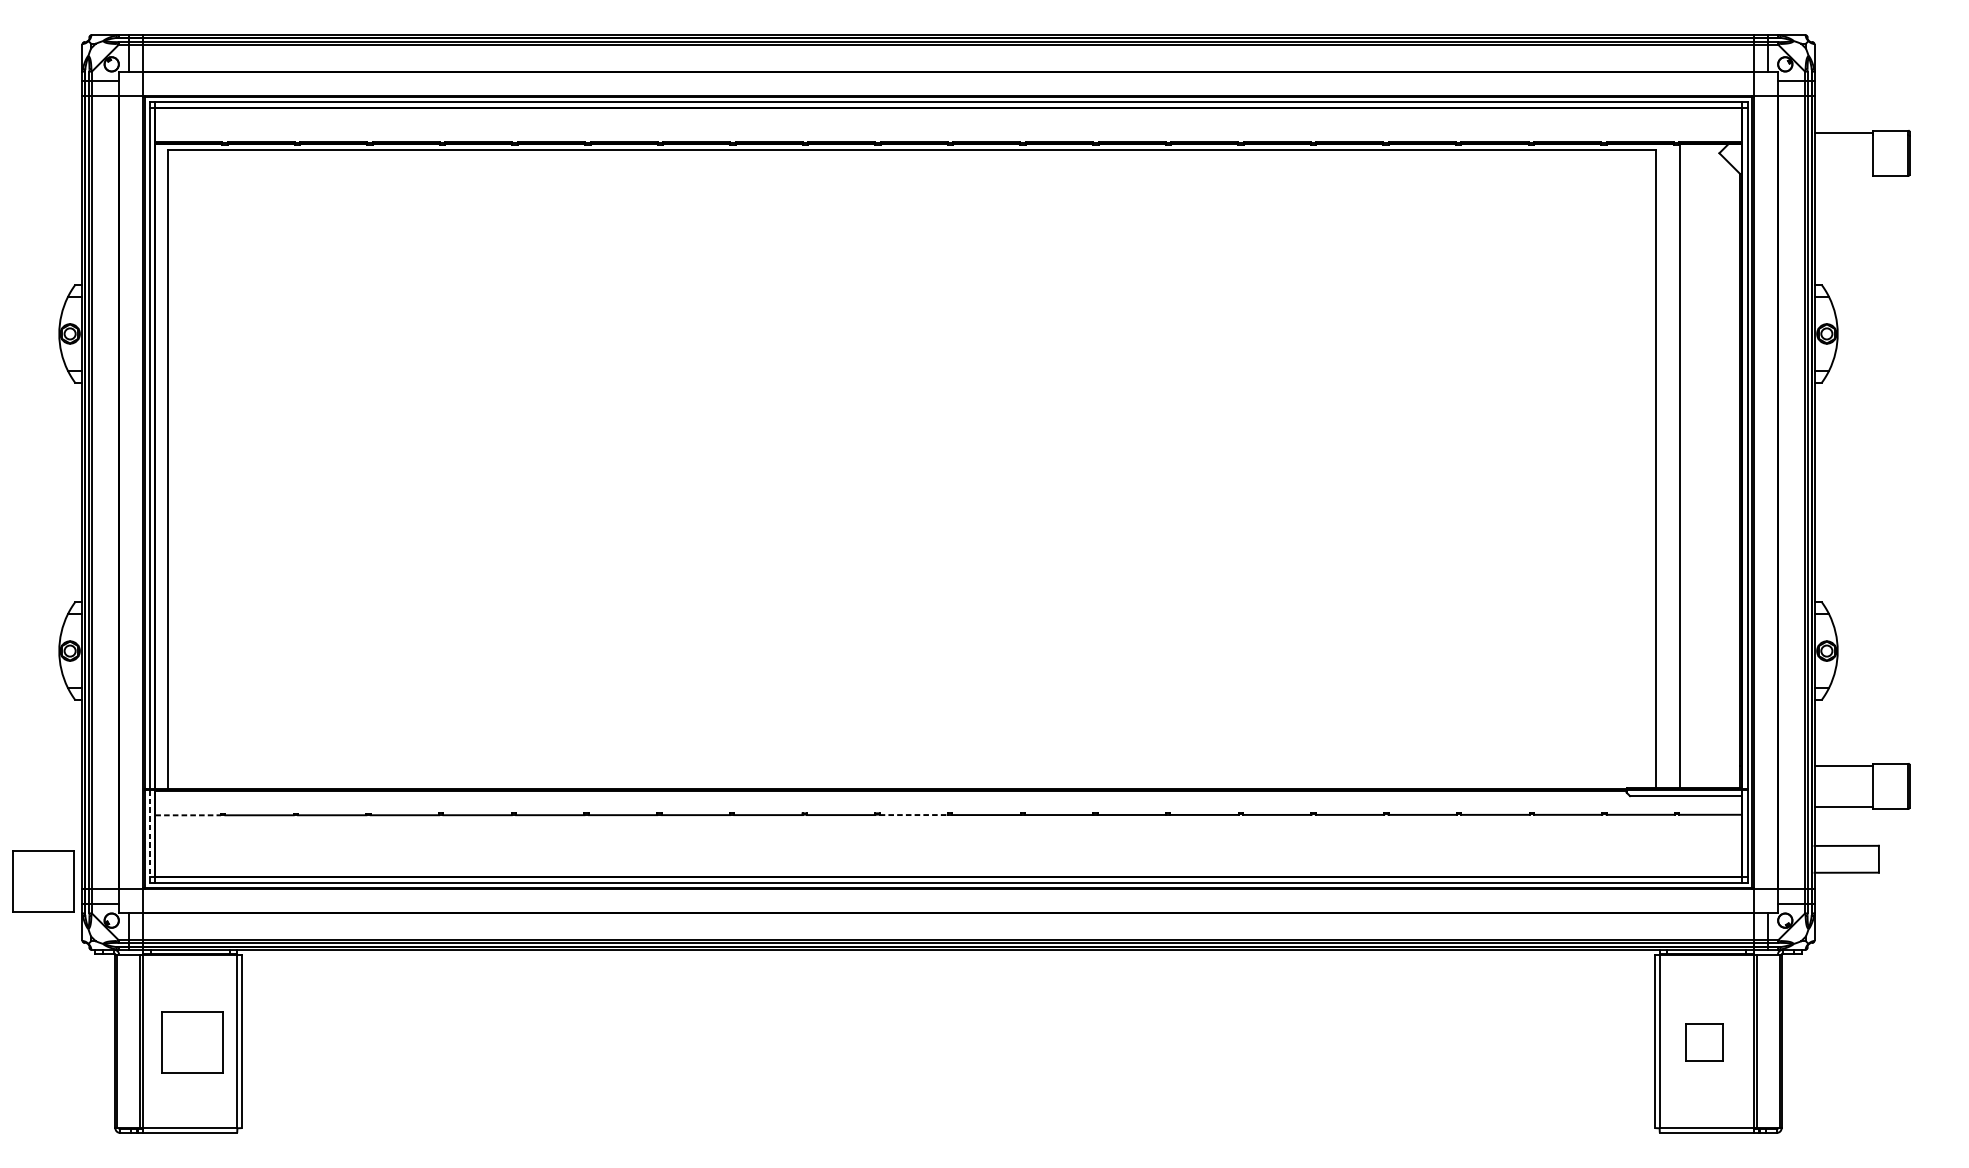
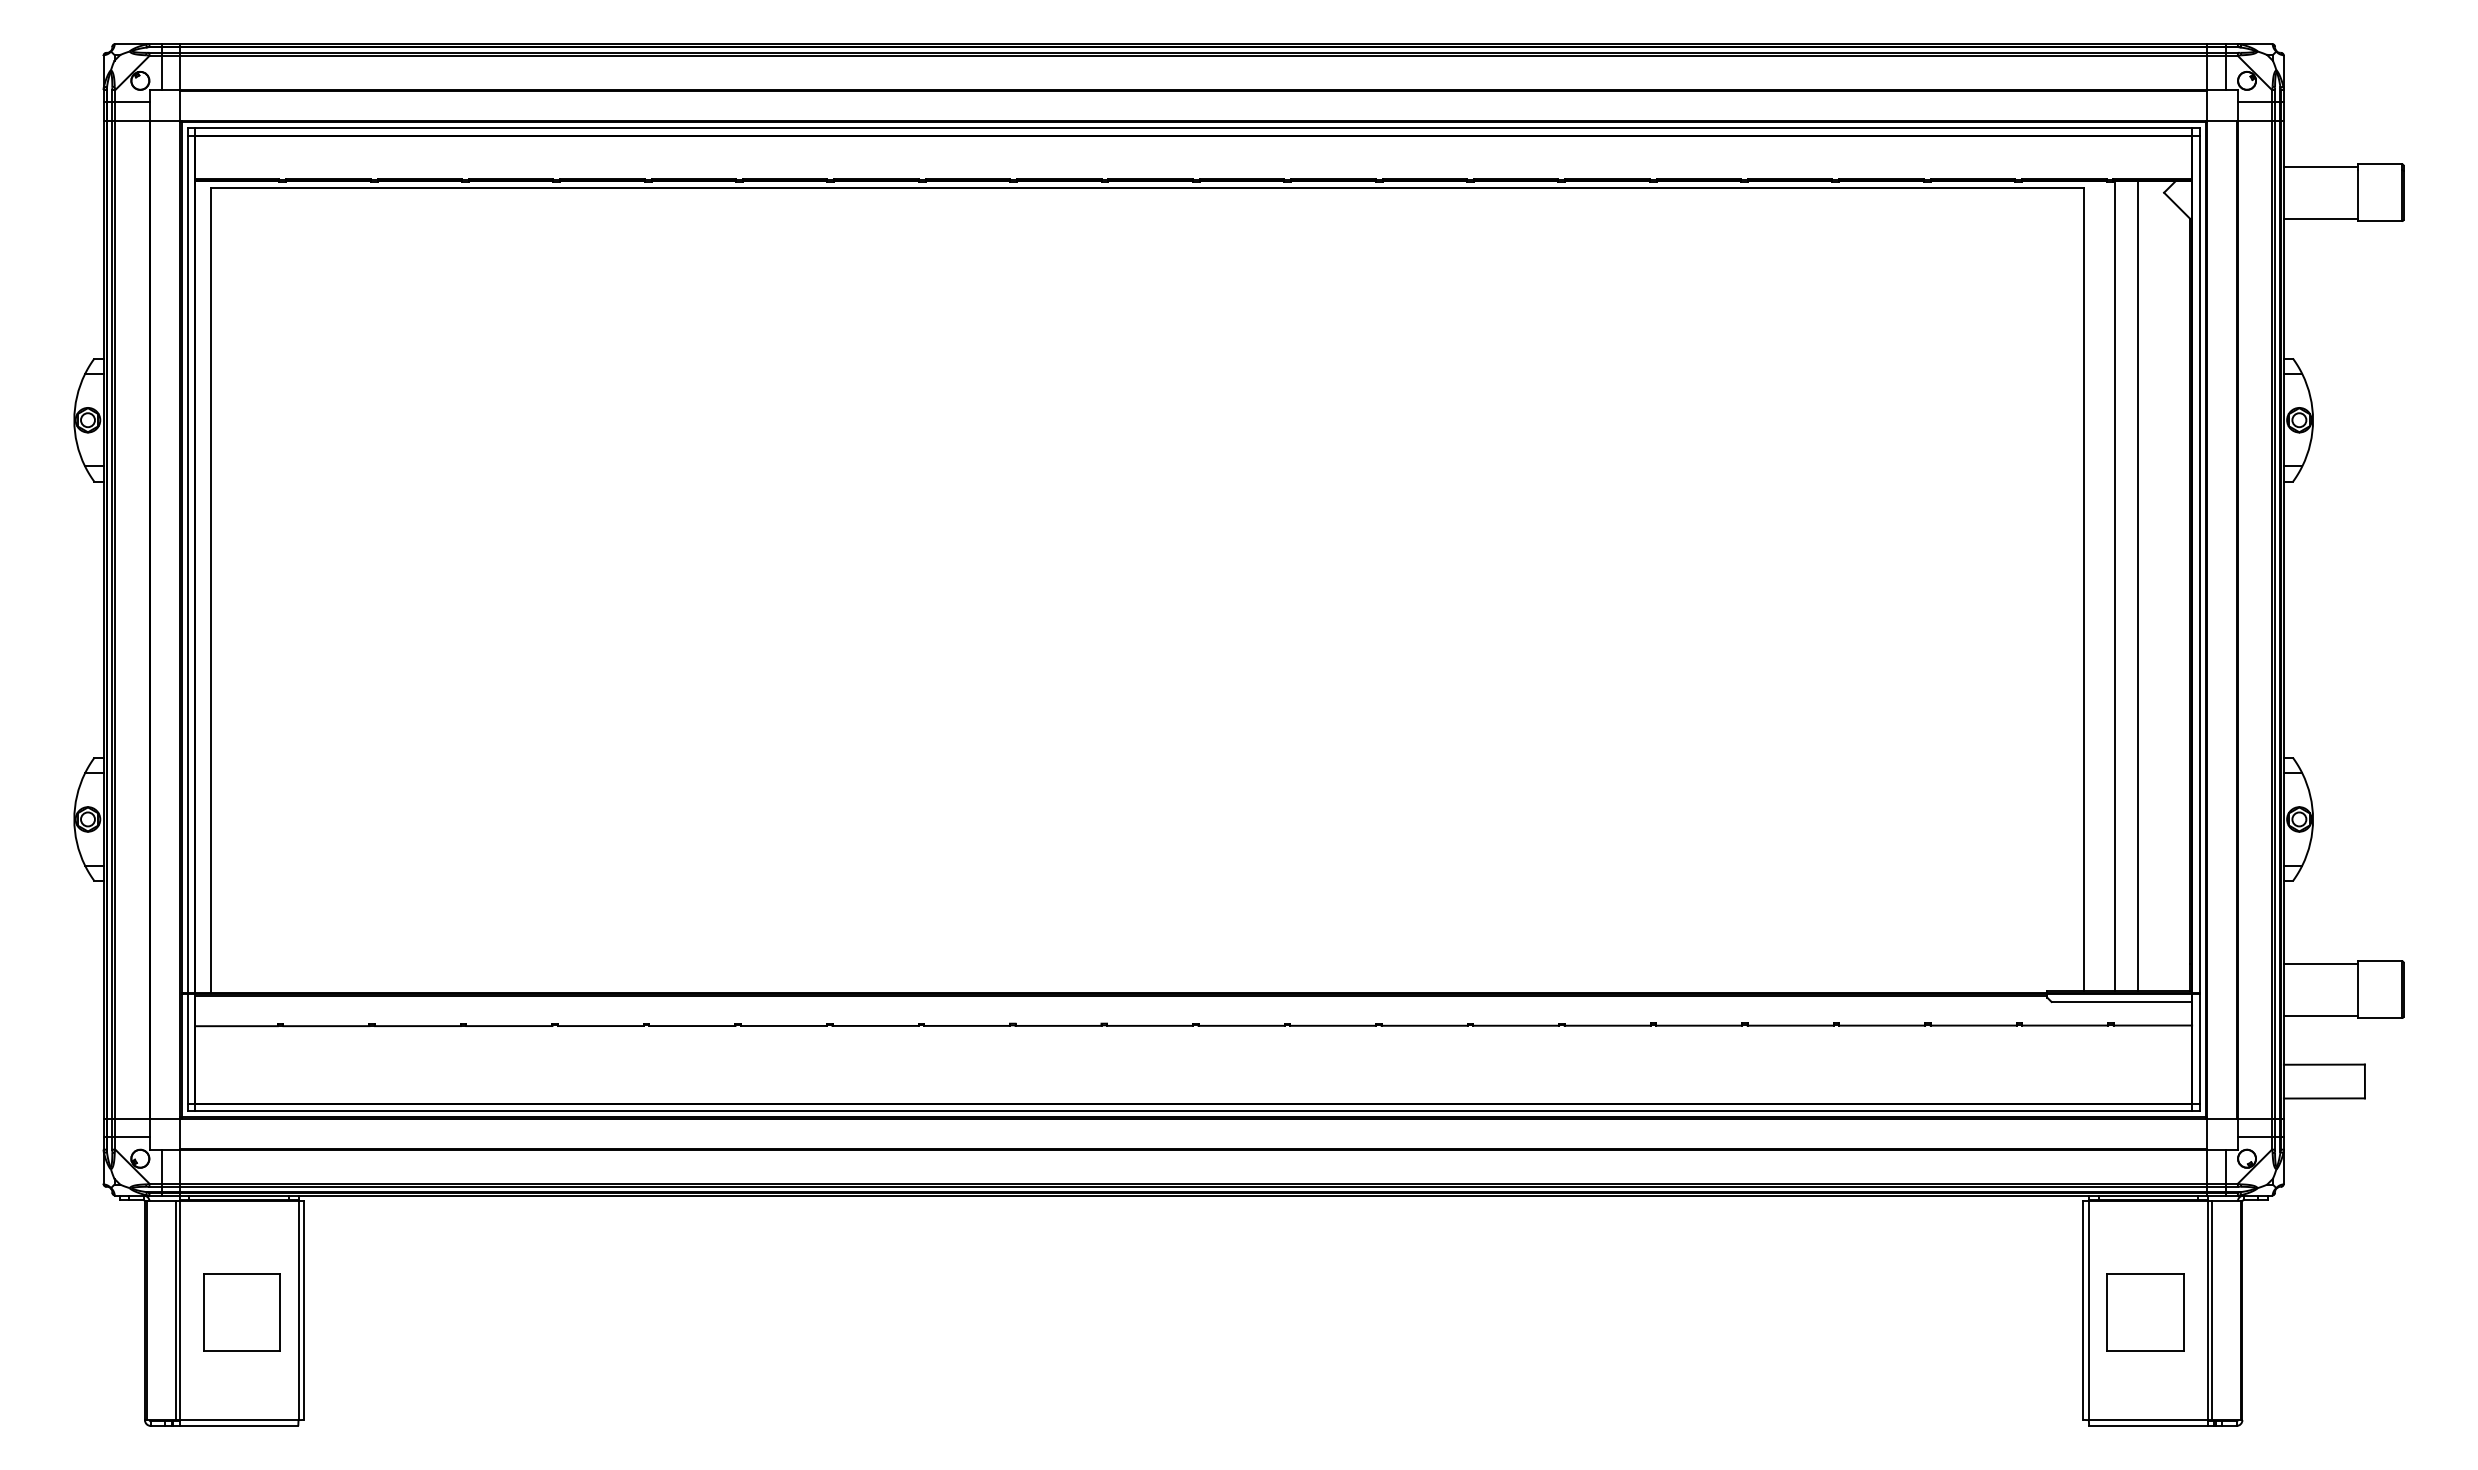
line: (1843, 173) -> (2320, 218), added
line: (1699, 466) -> (2138, 586), added
line: (914, 814) -> (1150, 1025), dashed -> solid
line: (188, 815) -> (237, 1026), dashed -> solid
line: (149, 836) -> (187, 1052), dashed -> solid
part: (43, 881) -> (54, 1109), removed
part: (1704, 1042) -> (2145, 1312), size x1.67

